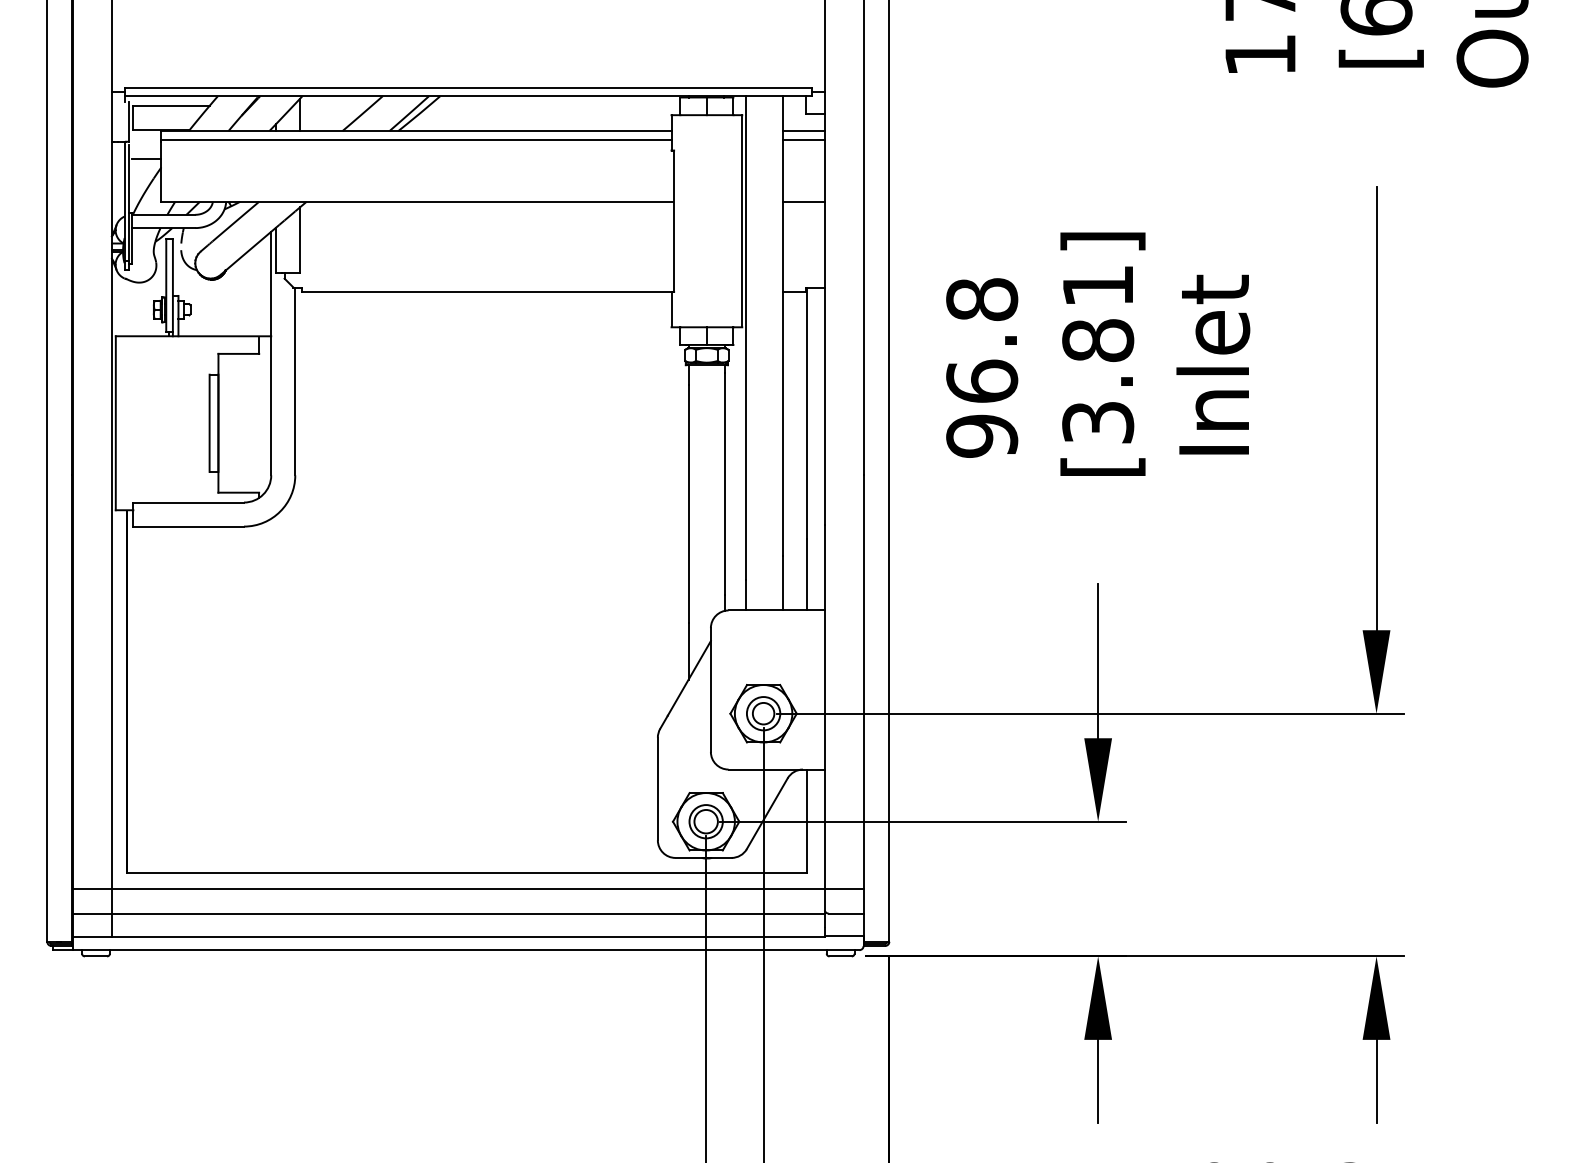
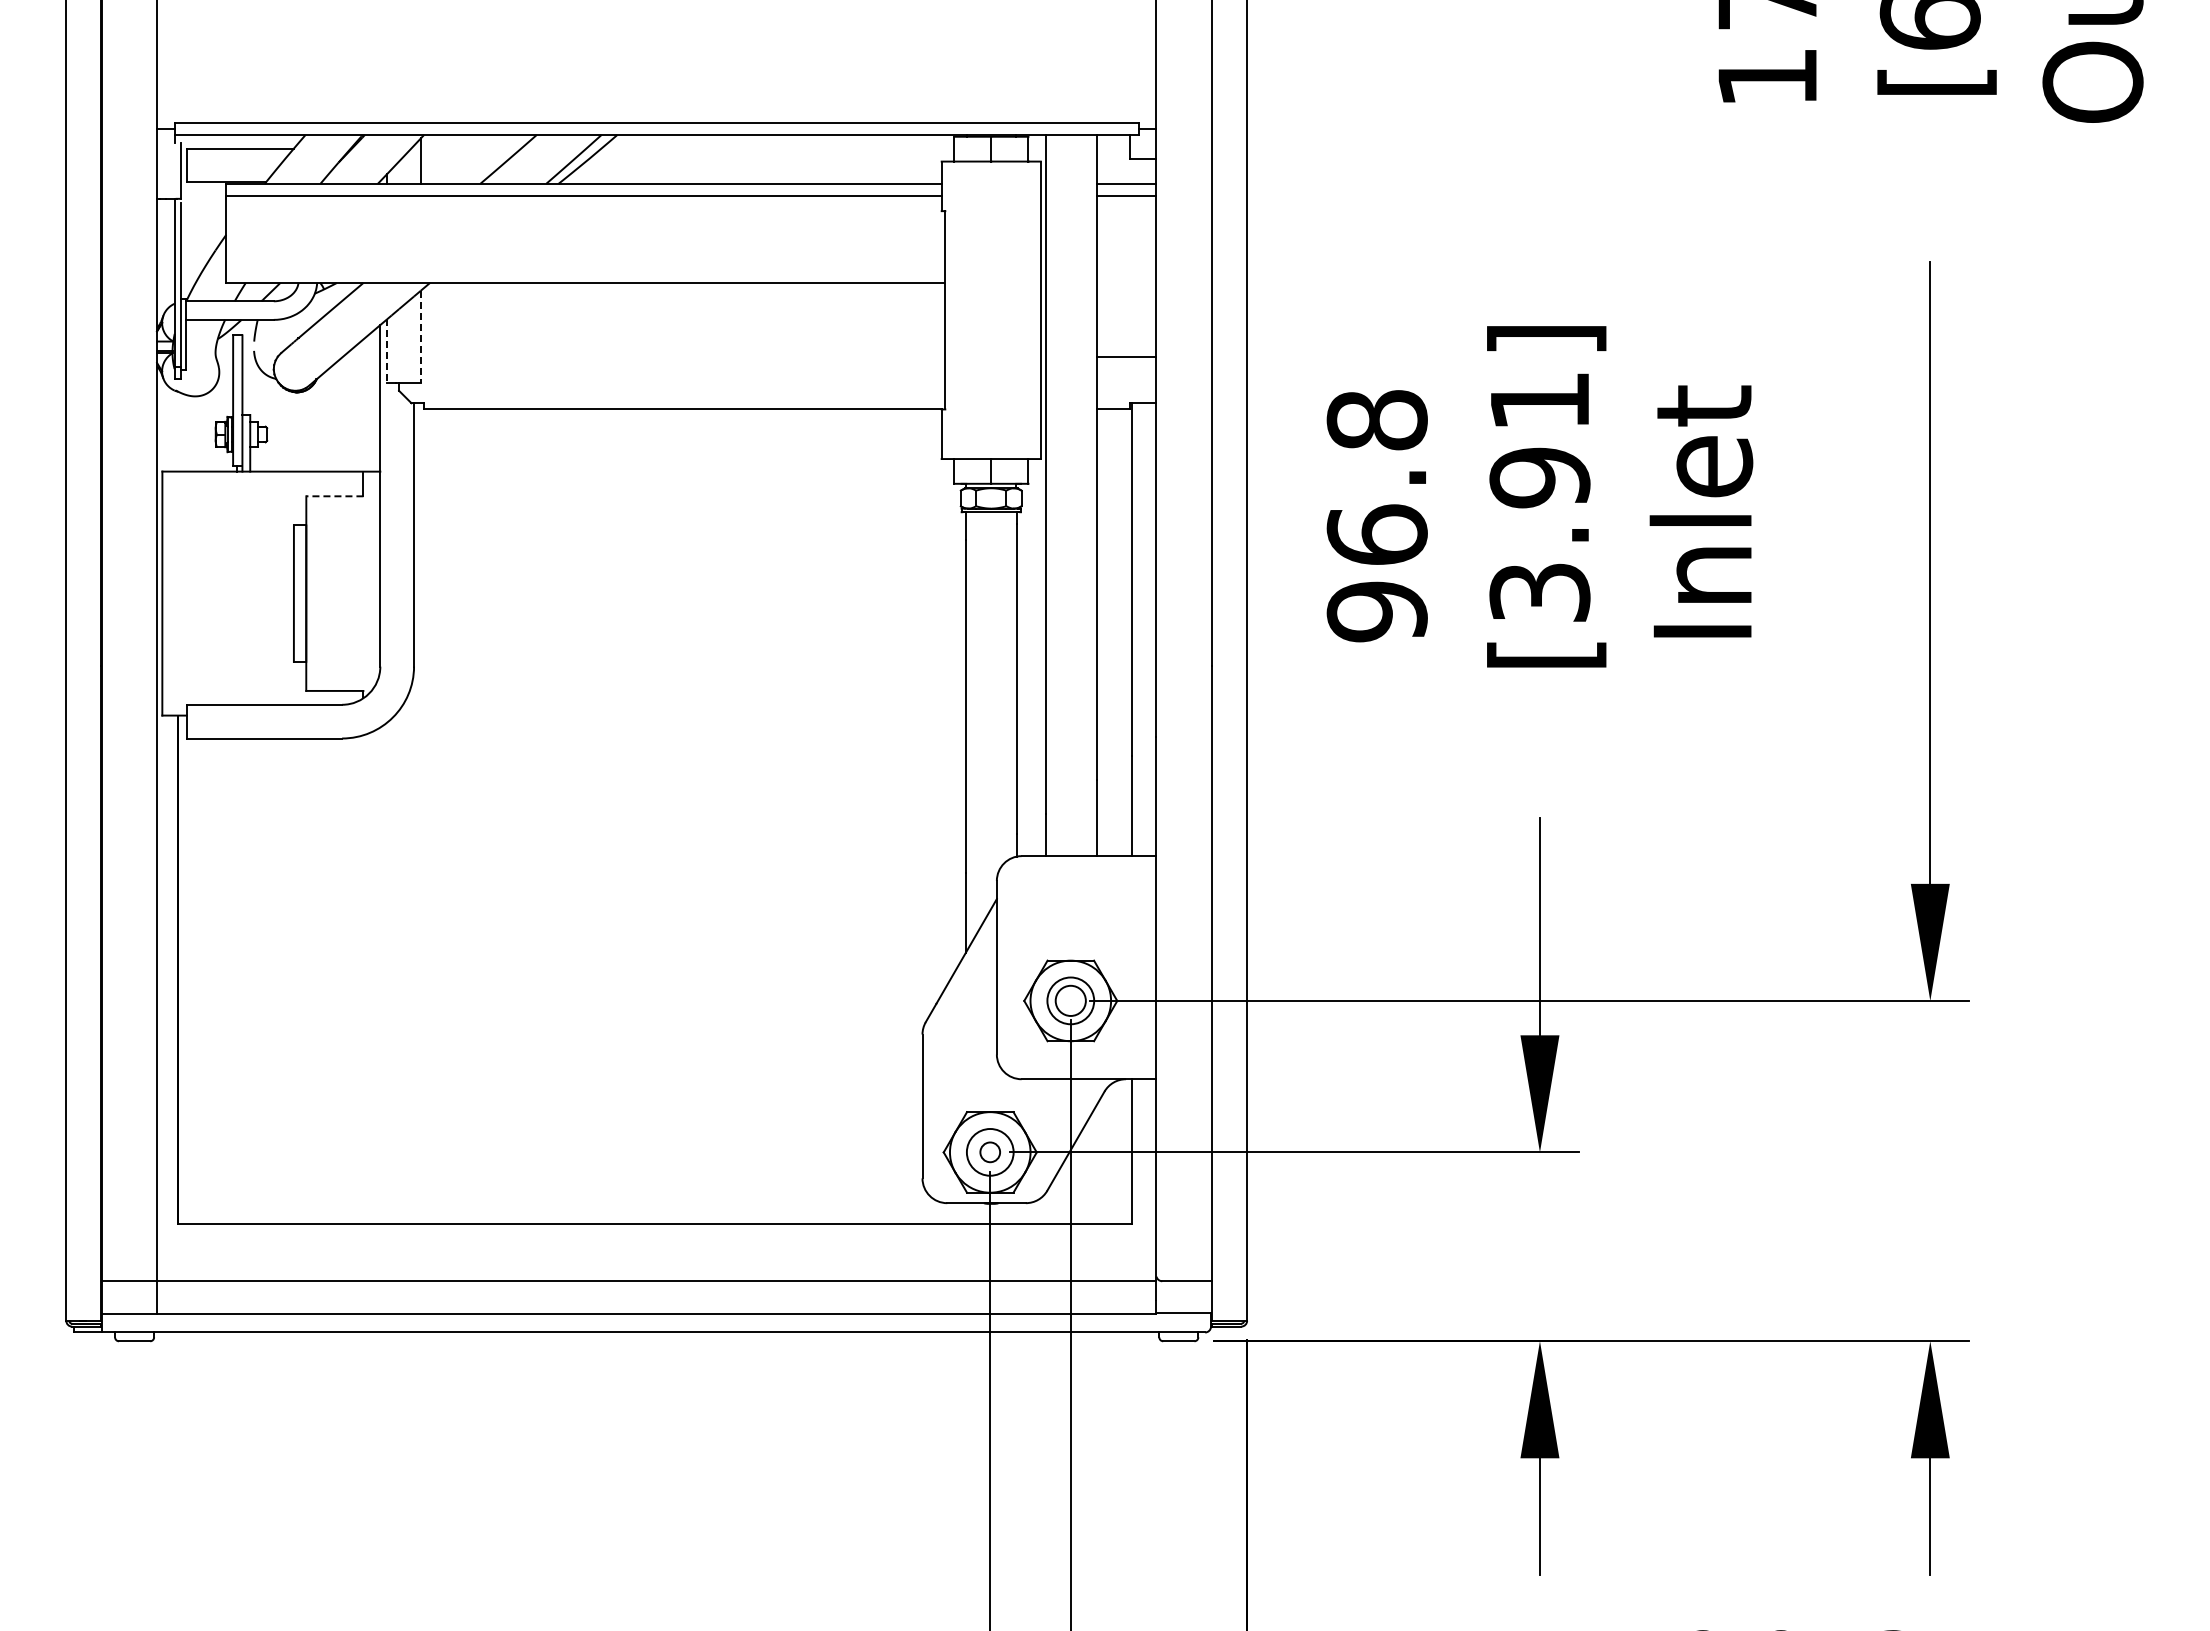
line: (146, 159) -> (205, 223), removed
line: (803, 201) -> (1126, 356), moved
line: (299, 239) -> (420, 336), solid -> dashed
line: (276, 249) -> (387, 350), solid -> dashed
text: (1097, 340) -> (1539, 477), [3.81] -> [3.91]
line: (238, 354) -> (334, 496), solid -> dashed
circle: (705, 821) -> (989, 1151), size x0.6
line: (468, 888) -> (656, 1246), removed

